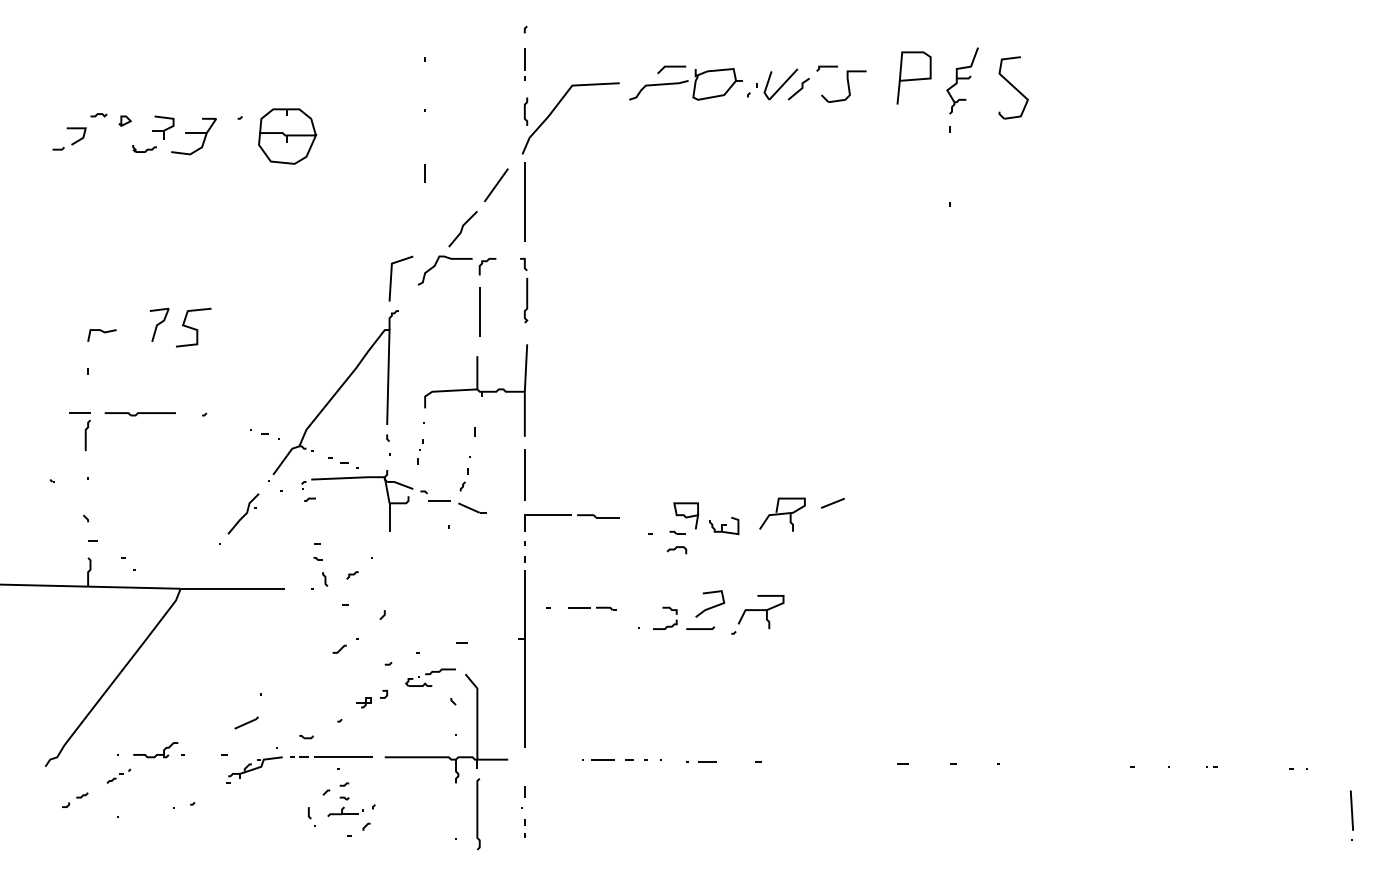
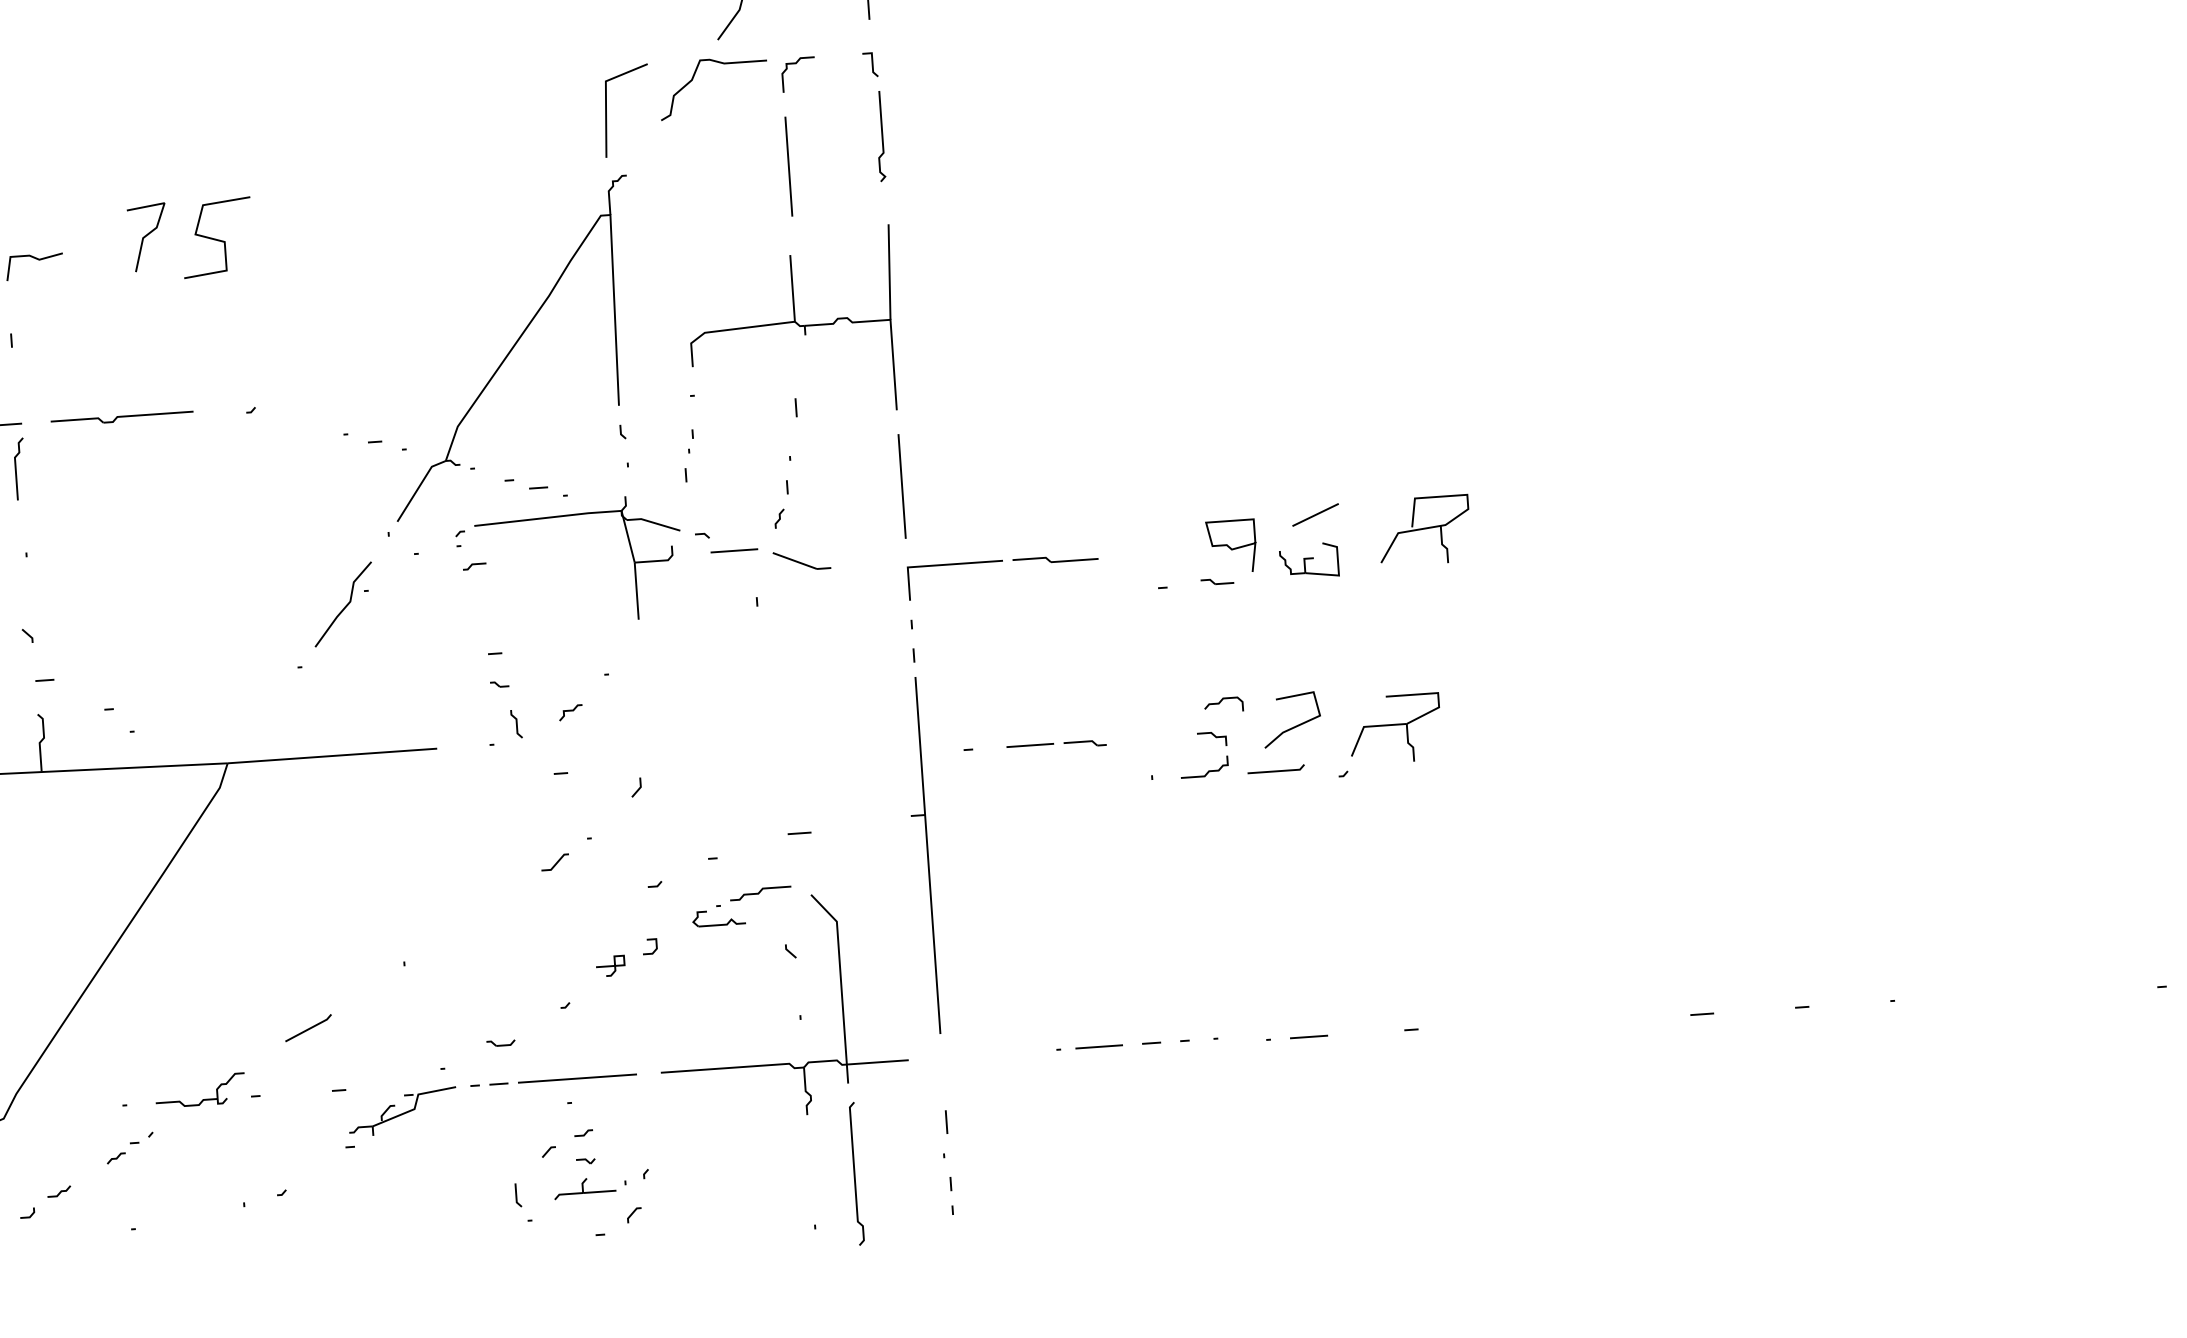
line: (832, 502) -> (1314, 513), moved
curve: (675, 549) -> (1221, 703), moved
line: (246, 722) -> (308, 1027), moved

